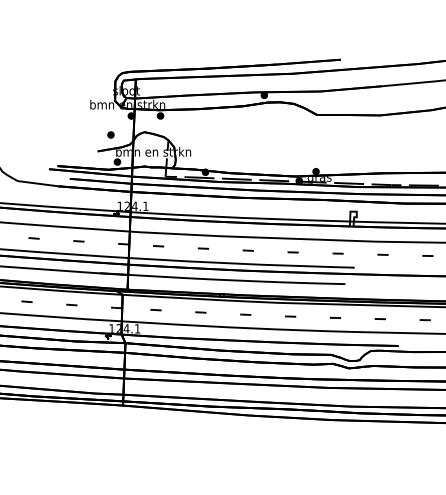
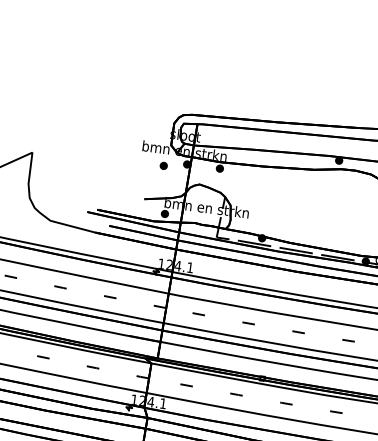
part: (110, 134) -> (163, 165), moved

